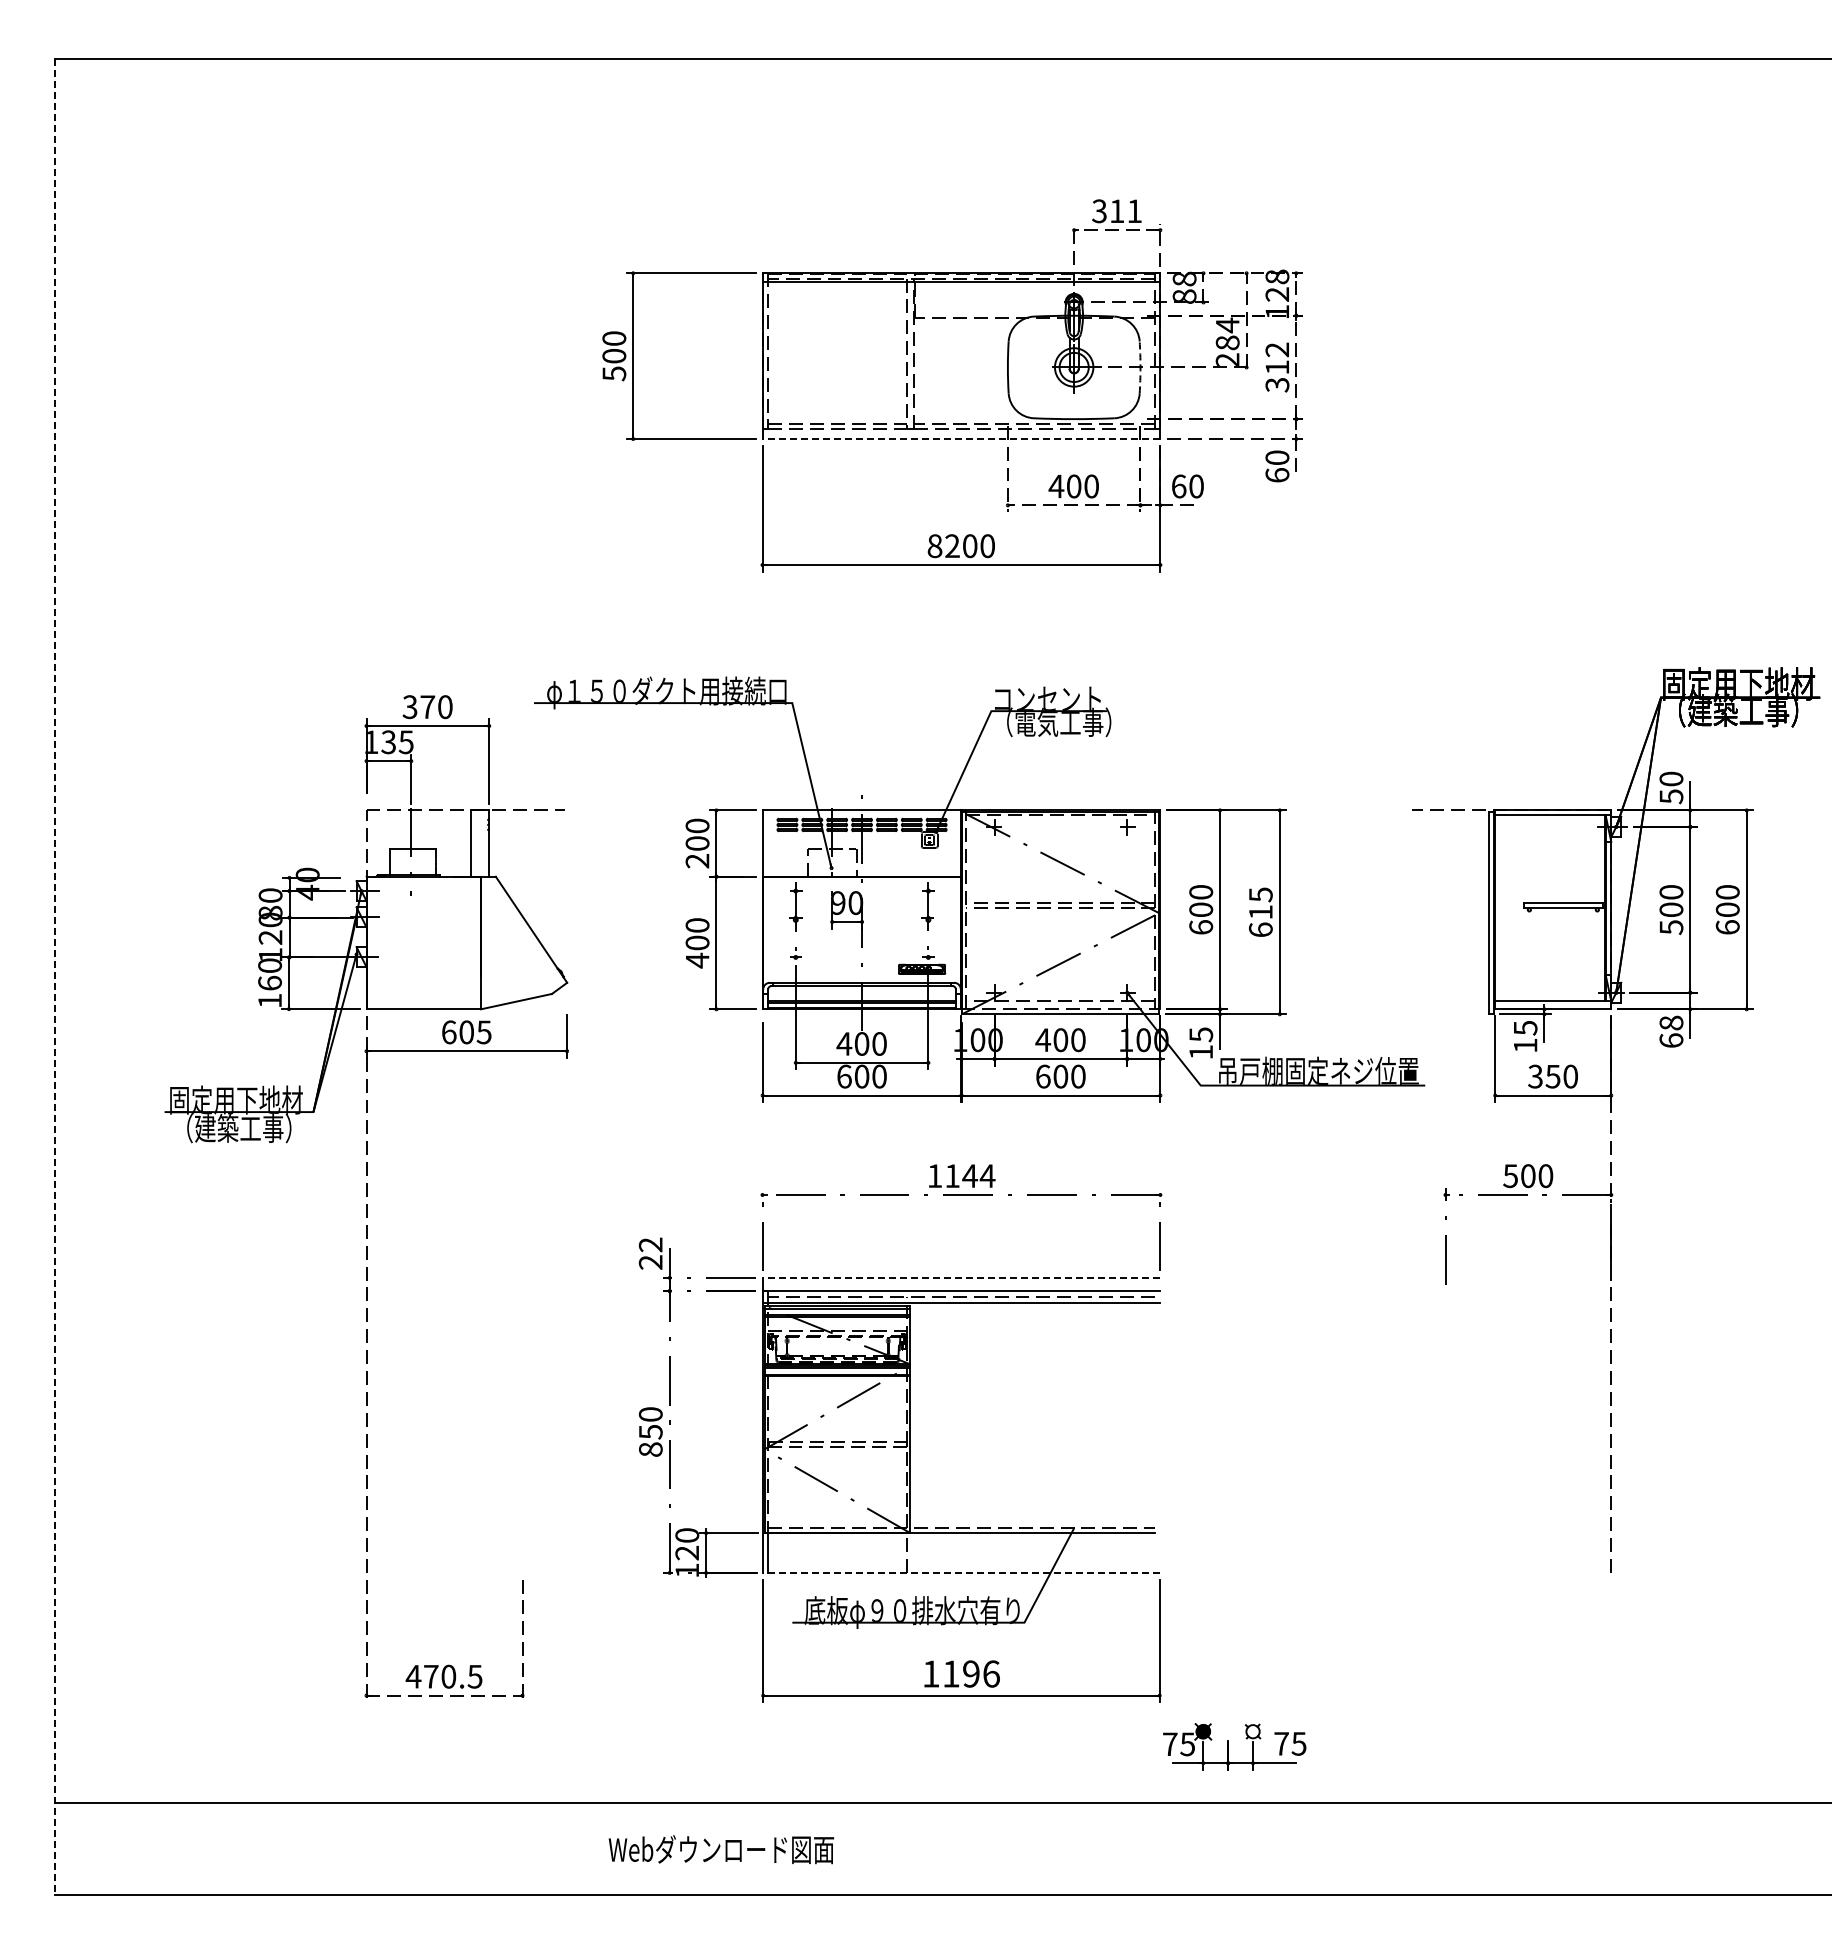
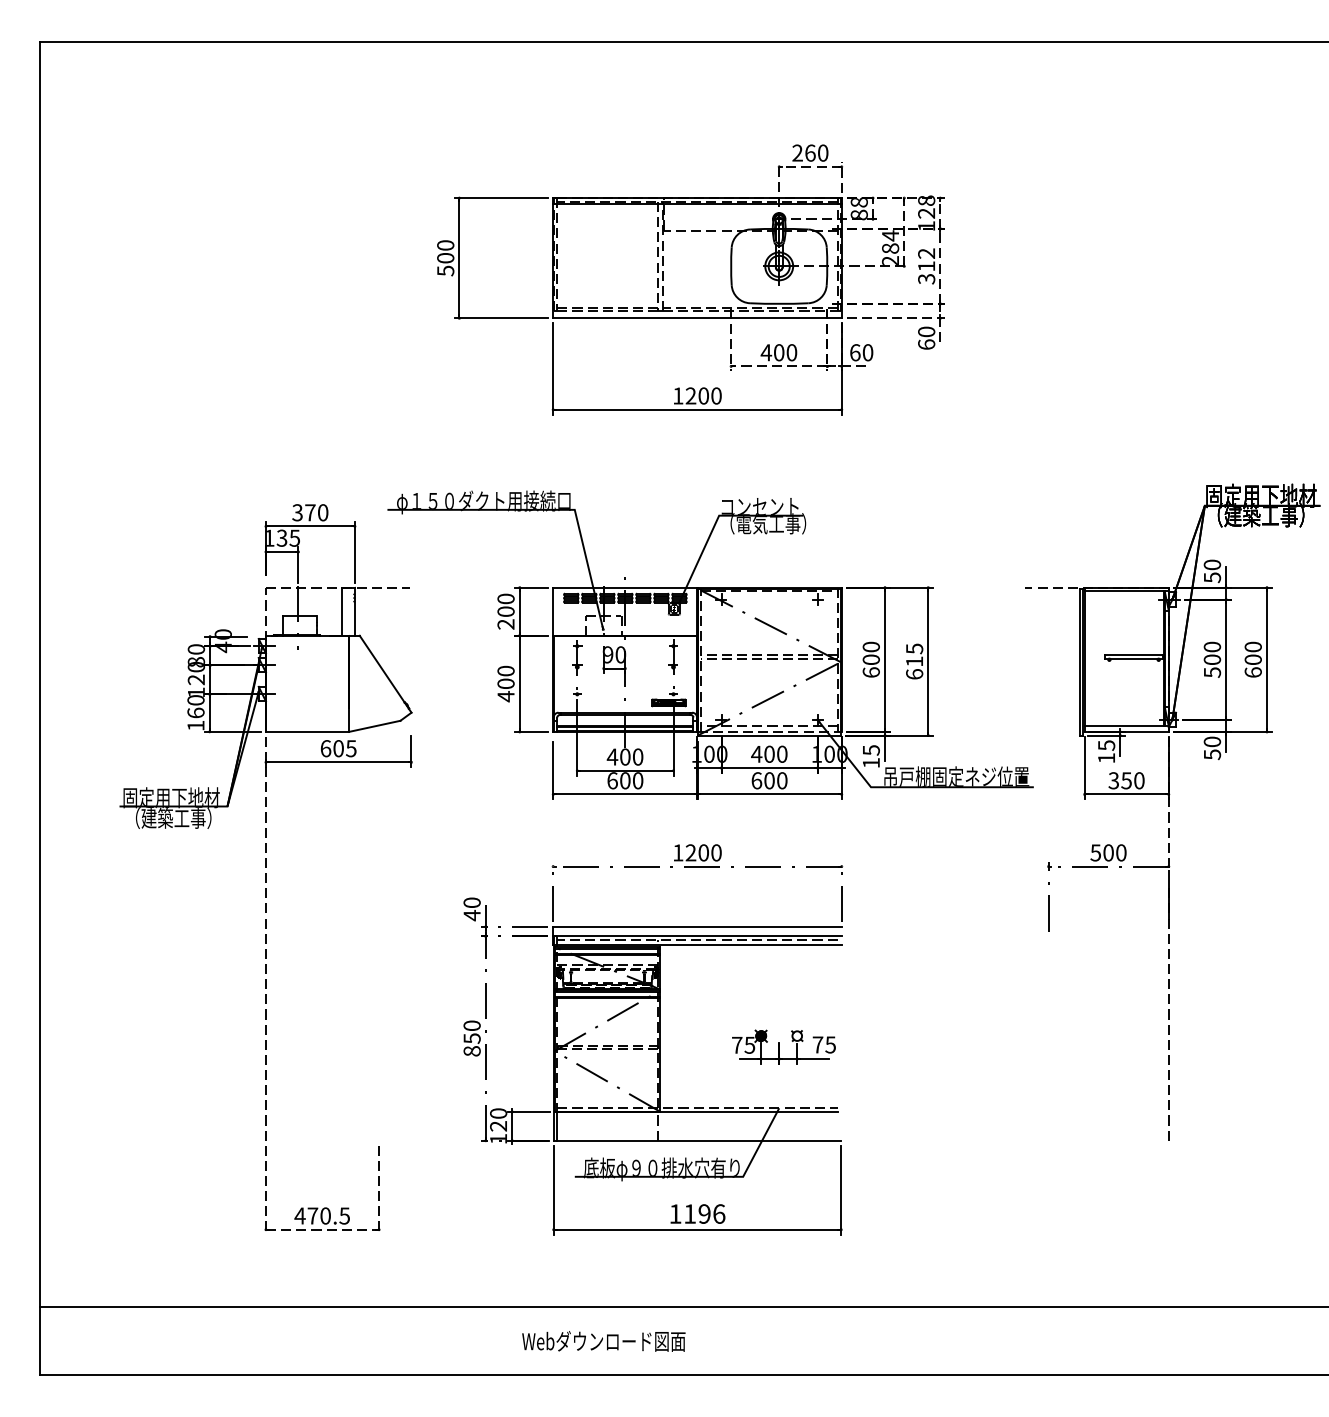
text: (1116, 211) -> (809, 153), 311 -> 260
arc: (1140, 367) -> (827, 266), dashed -> solid
line: (961, 439) -> (697, 318), dashed -> solid
text: (934, 546) -> (677, 396), 8200 -> 1200
line: (54, 977) -> (39, 708), dashed -> solid
text: (1671, 1031) -> (1212, 748), 68 -> 50
text: (970, 1176) -> (704, 853), 1144 -> 1200
text: (650, 1253) -> (471, 909), 22 -> 40
line: (961, 1277) -> (697, 926), dashed -> solid
line: (960, 1572) -> (696, 1140), dashed -> solid
part: (1234, 1746) -> (783, 1046), moved
text: (721, 1849) -> (603, 1341), moved

